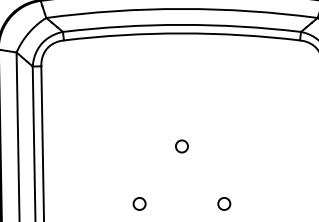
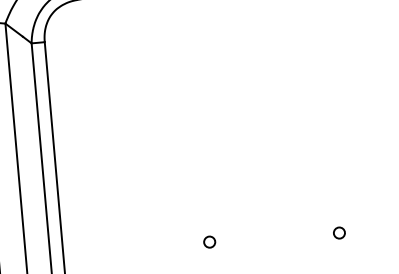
circle: (181, 146) -> (267, 149), removed
circle: (139, 203) -> (209, 241), size x0.6
circle: (224, 203) -> (339, 232), size x0.6

